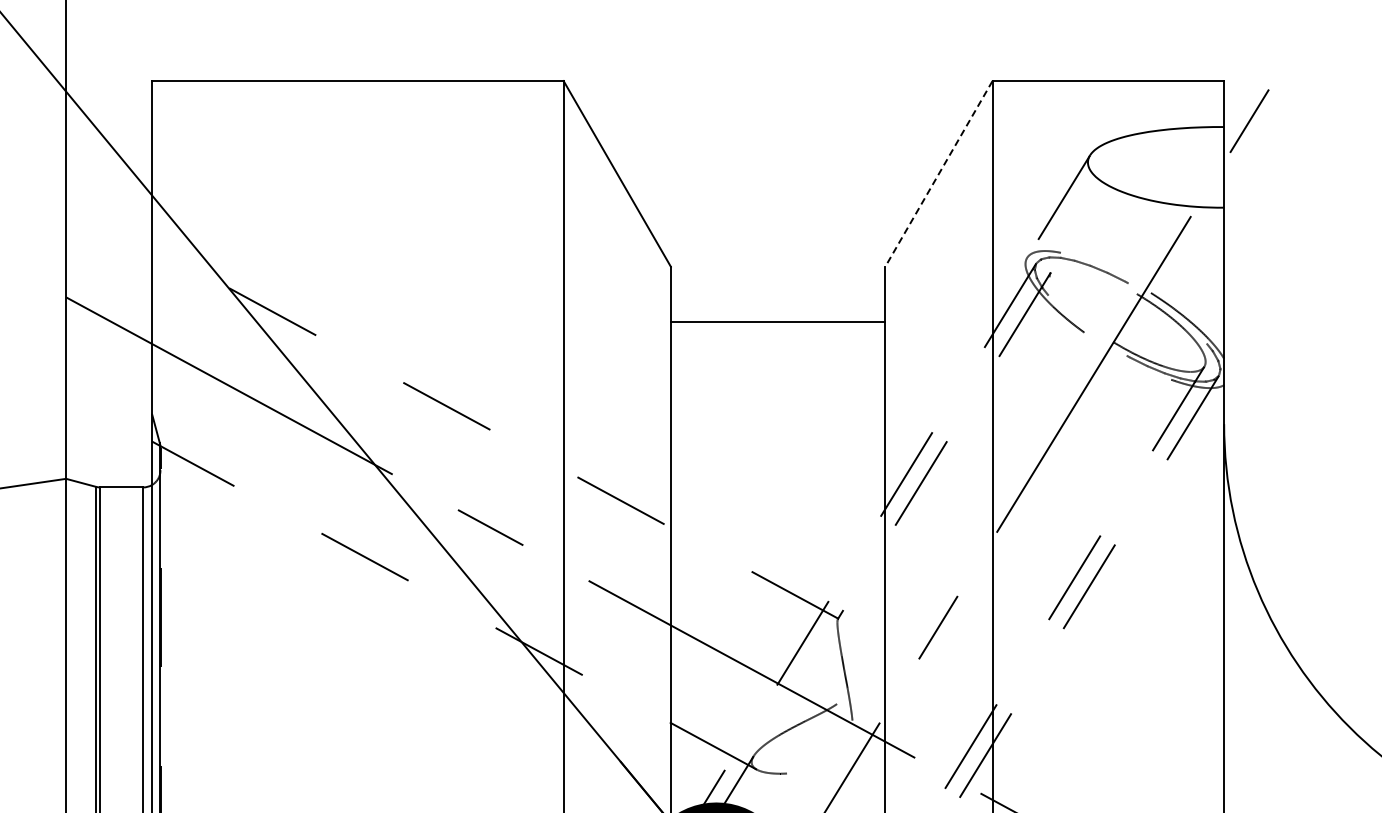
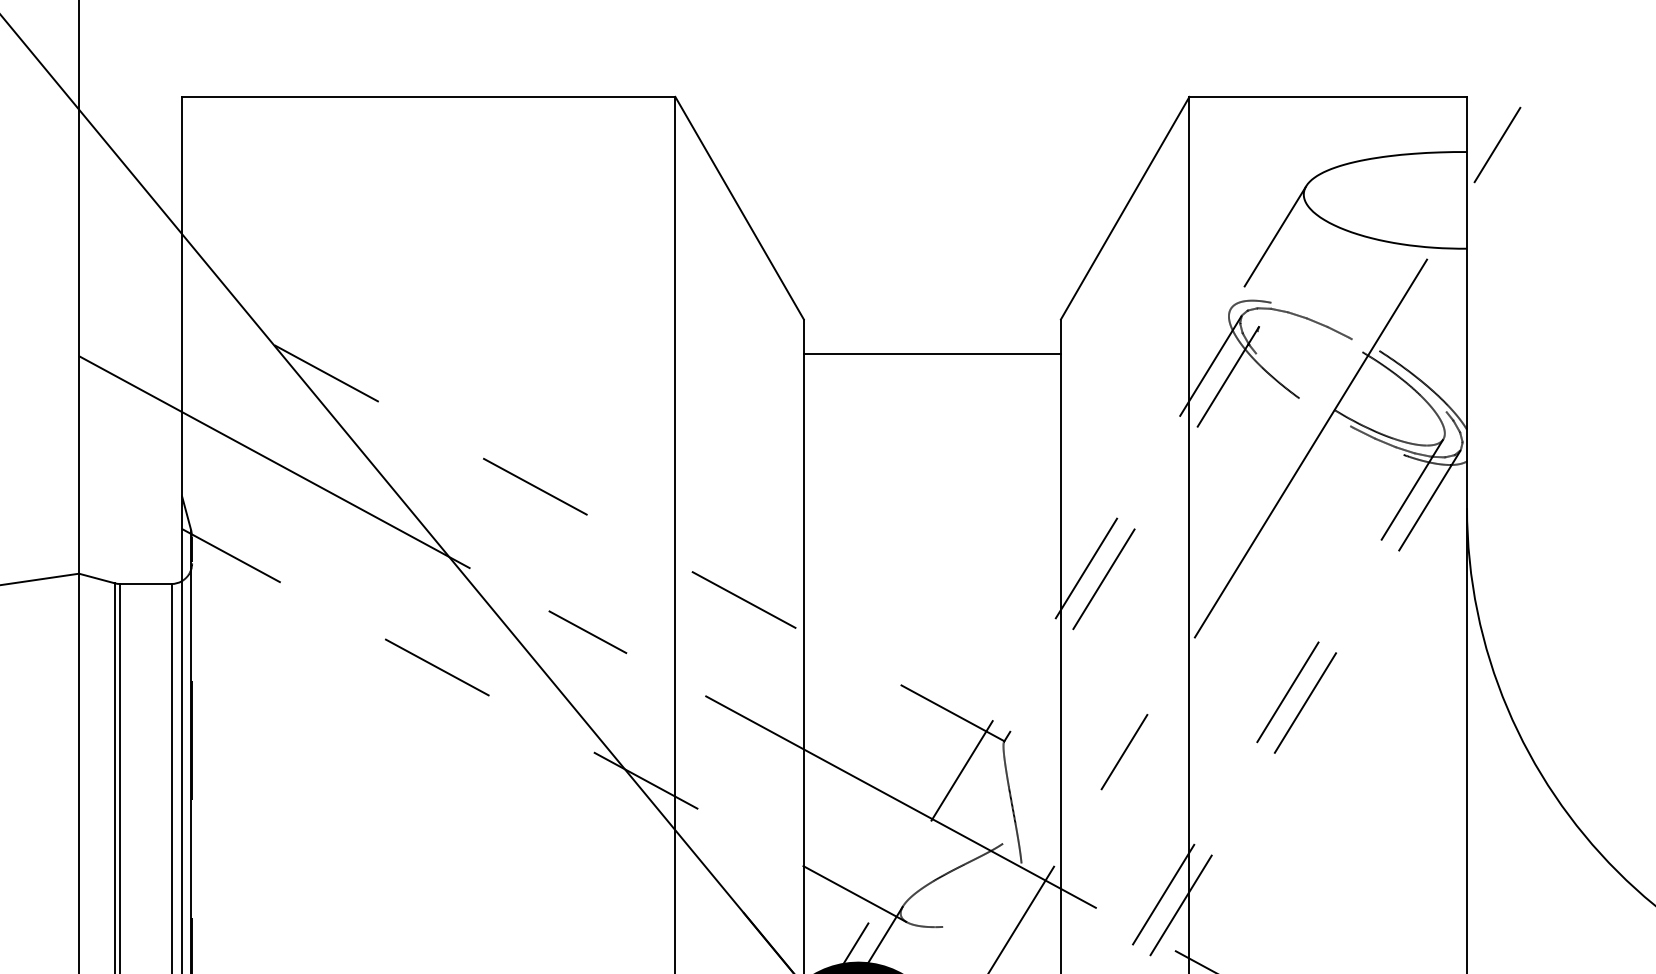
line: (938, 174) -> (1124, 208), dashed -> solid
line: (777, 322) -> (931, 353), moved

